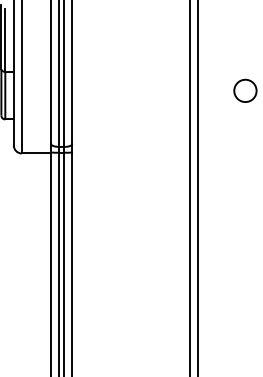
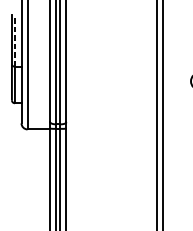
line: (5, 40) -> (15, 42), solid -> dashed

